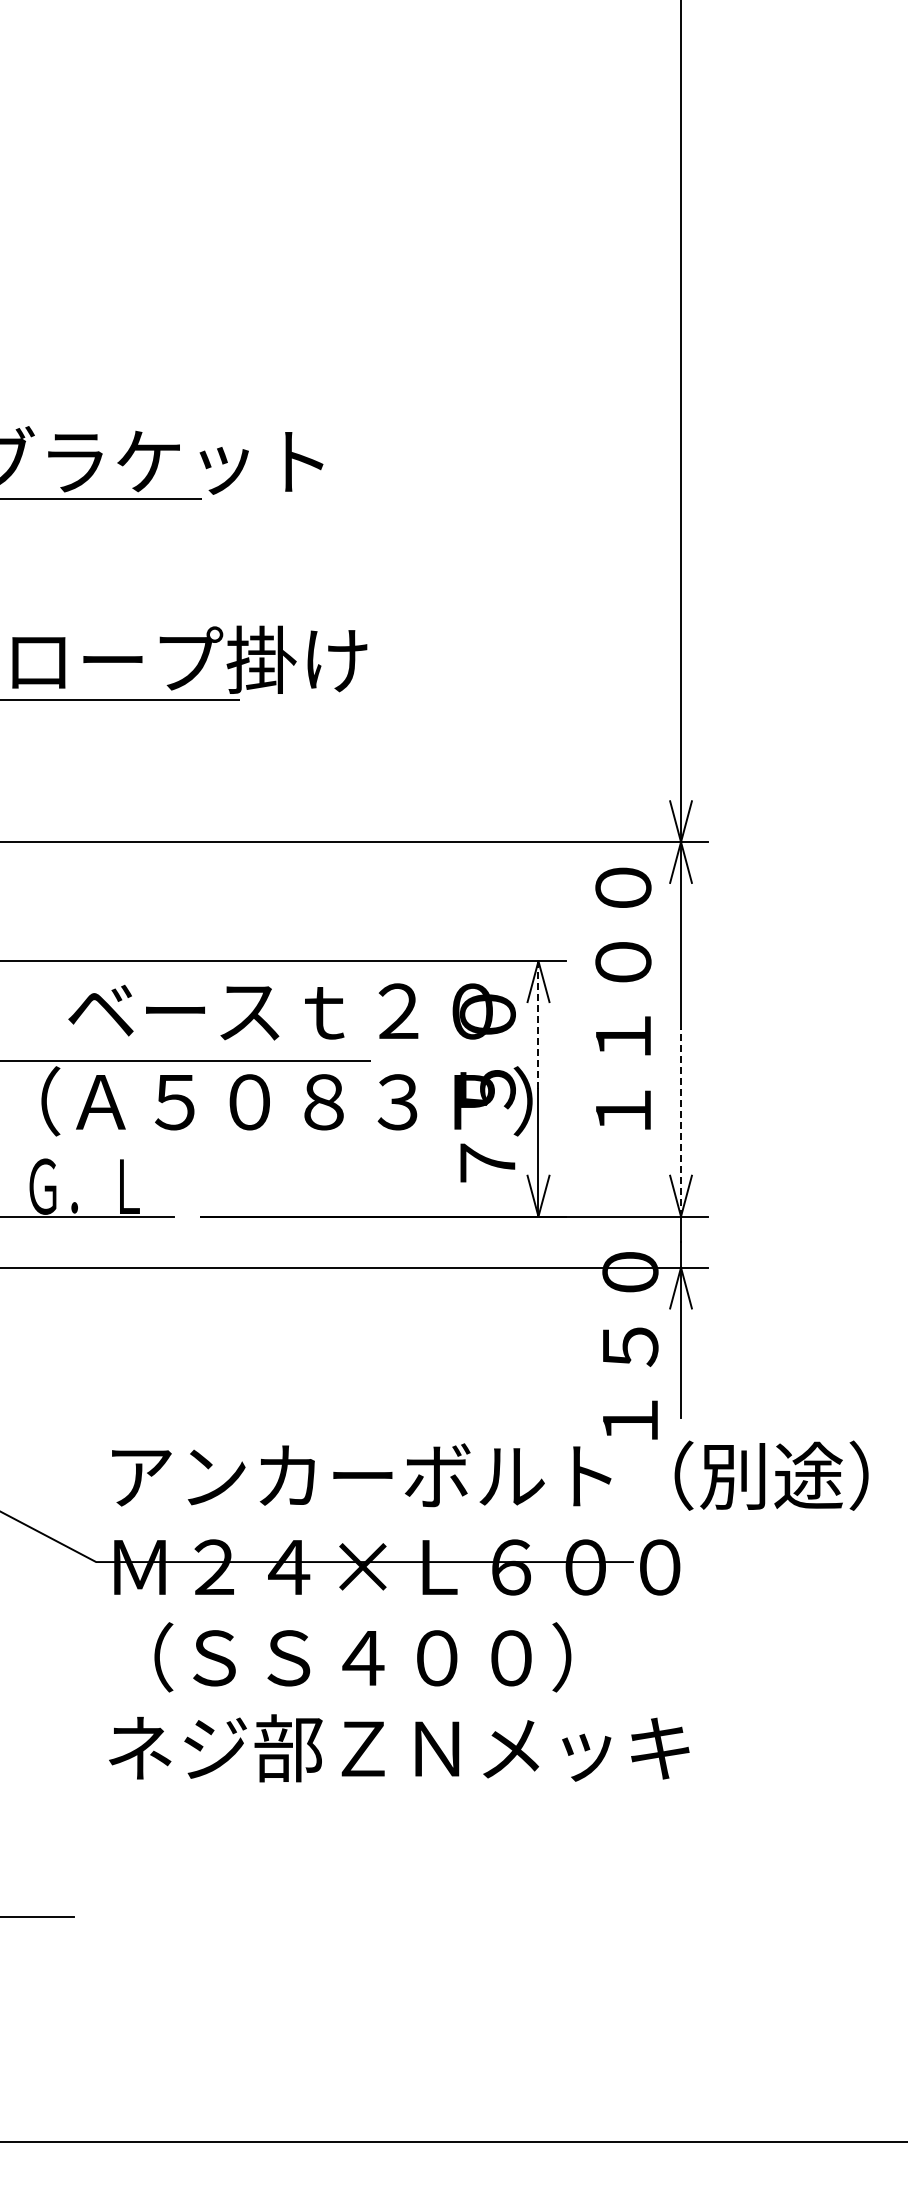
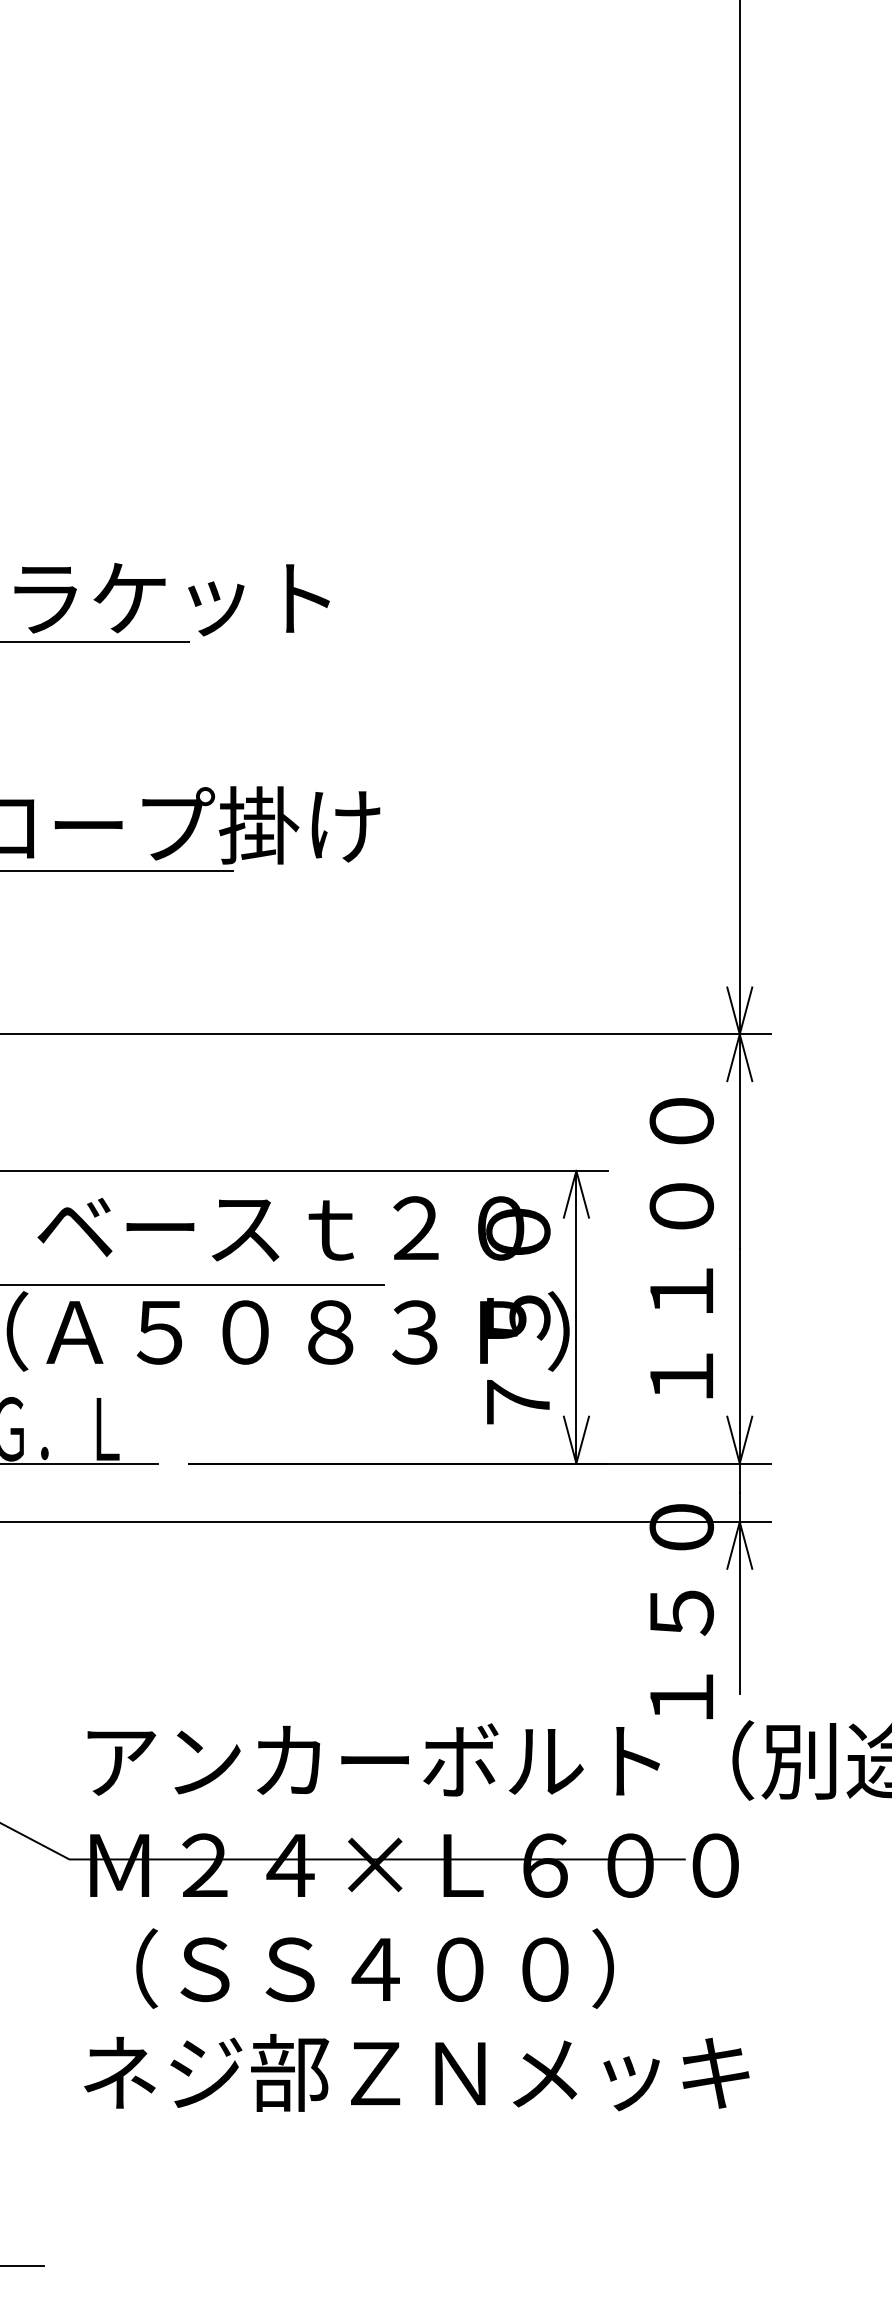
text: (623, 998) -> (681, 1247), moved
line: (538, 1025) -> (576, 1244), dashed -> solid
line: (681, 1122) -> (740, 1355), dashed -> solid

